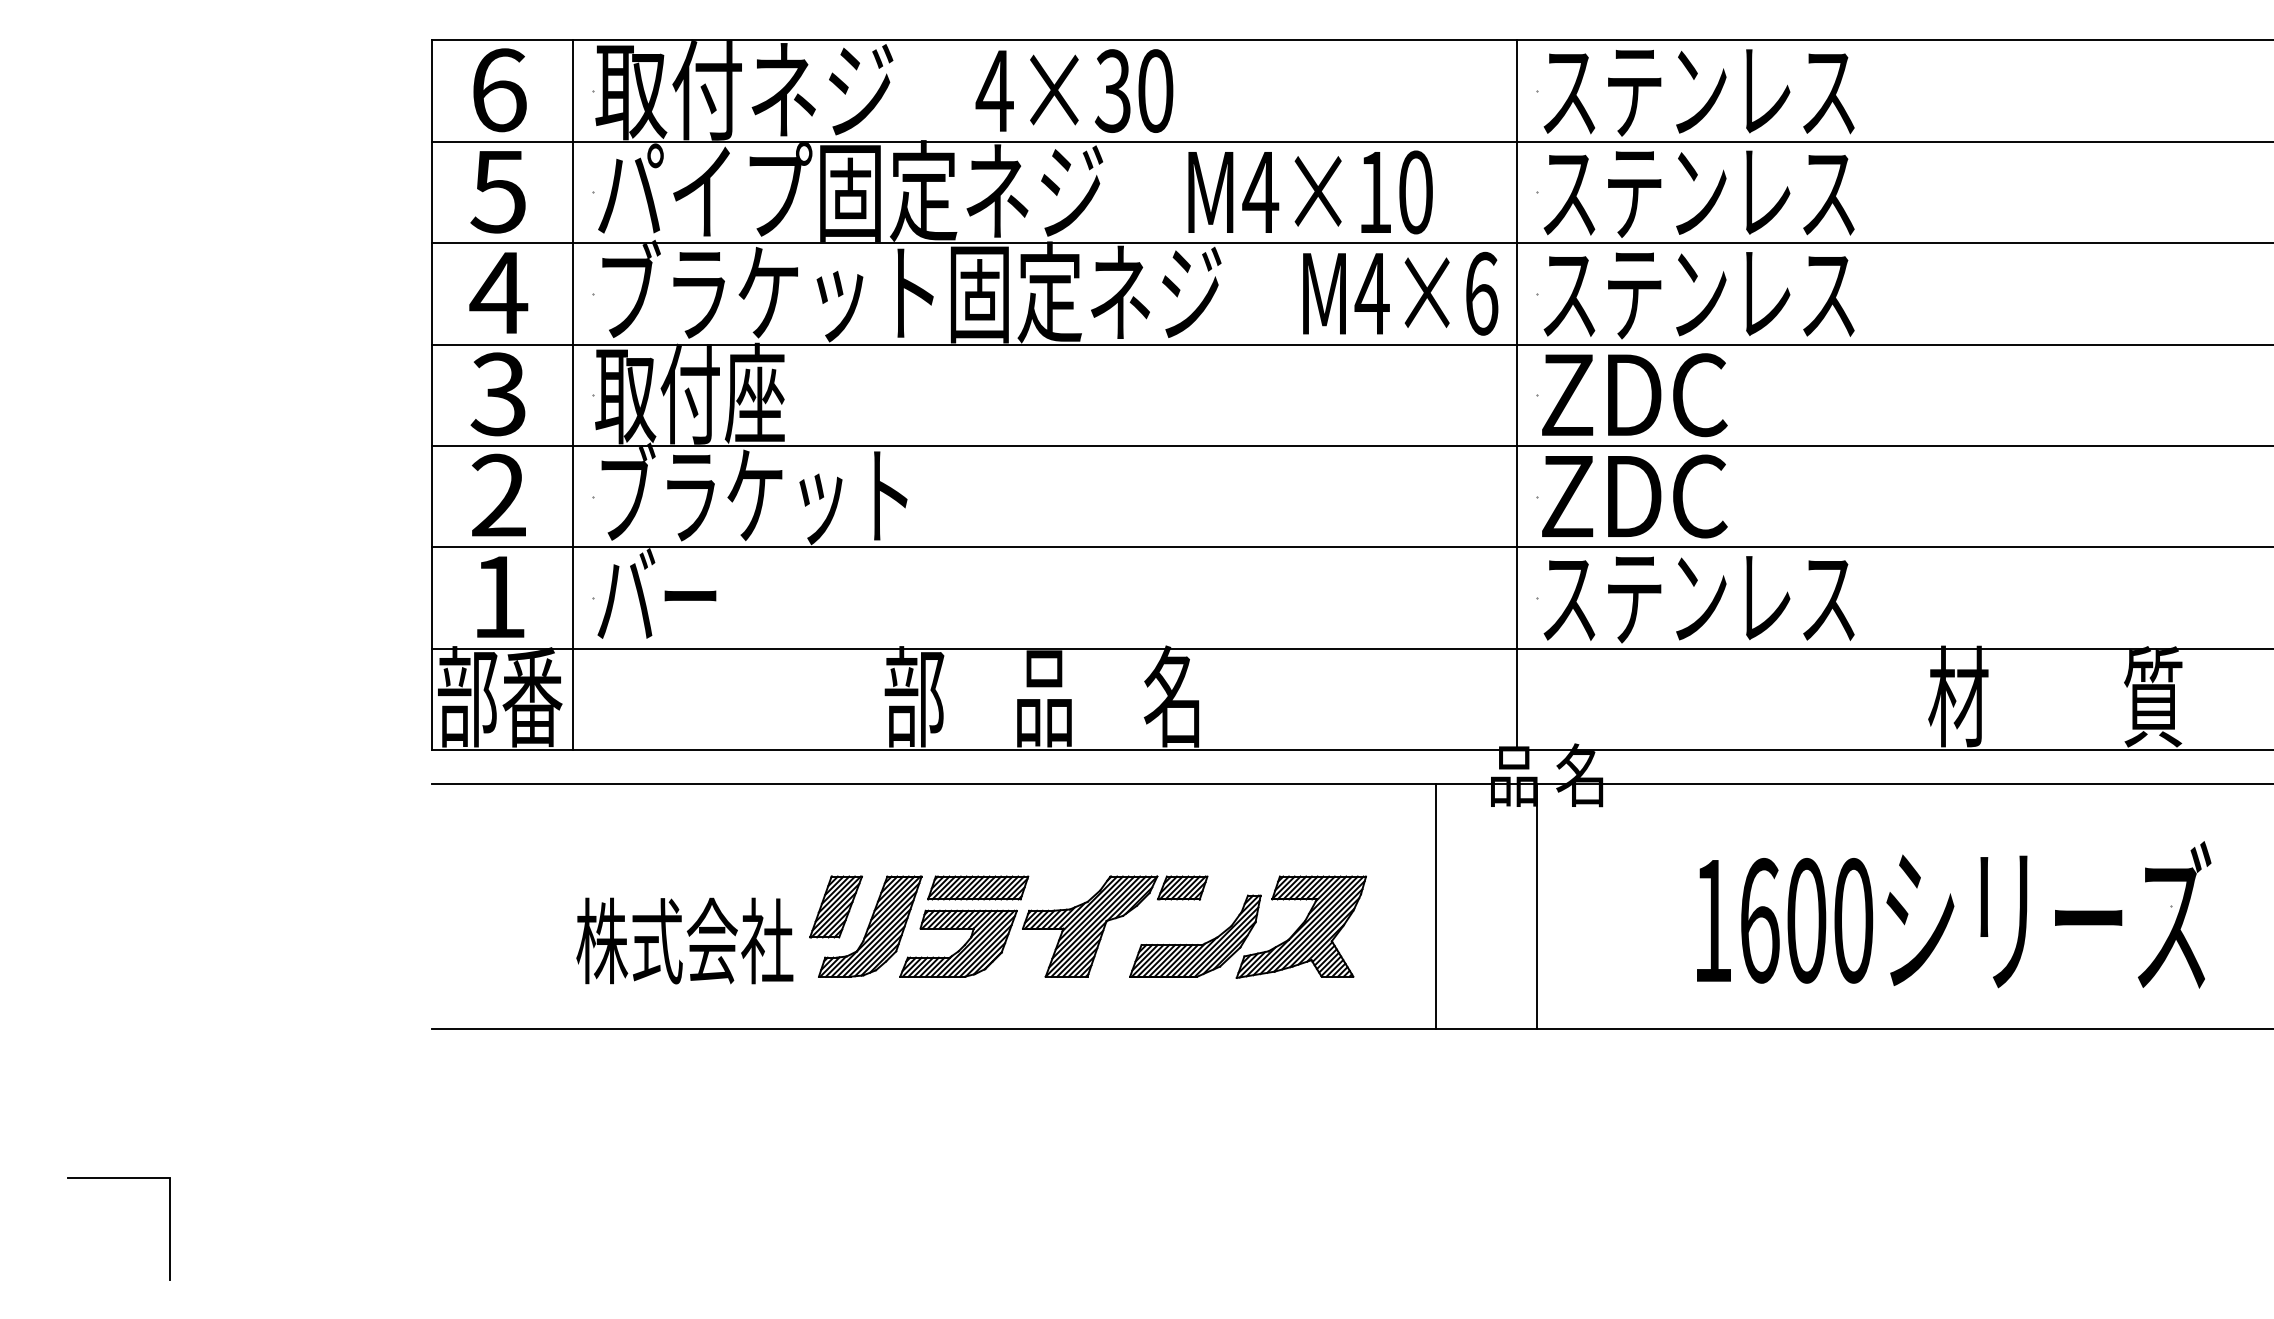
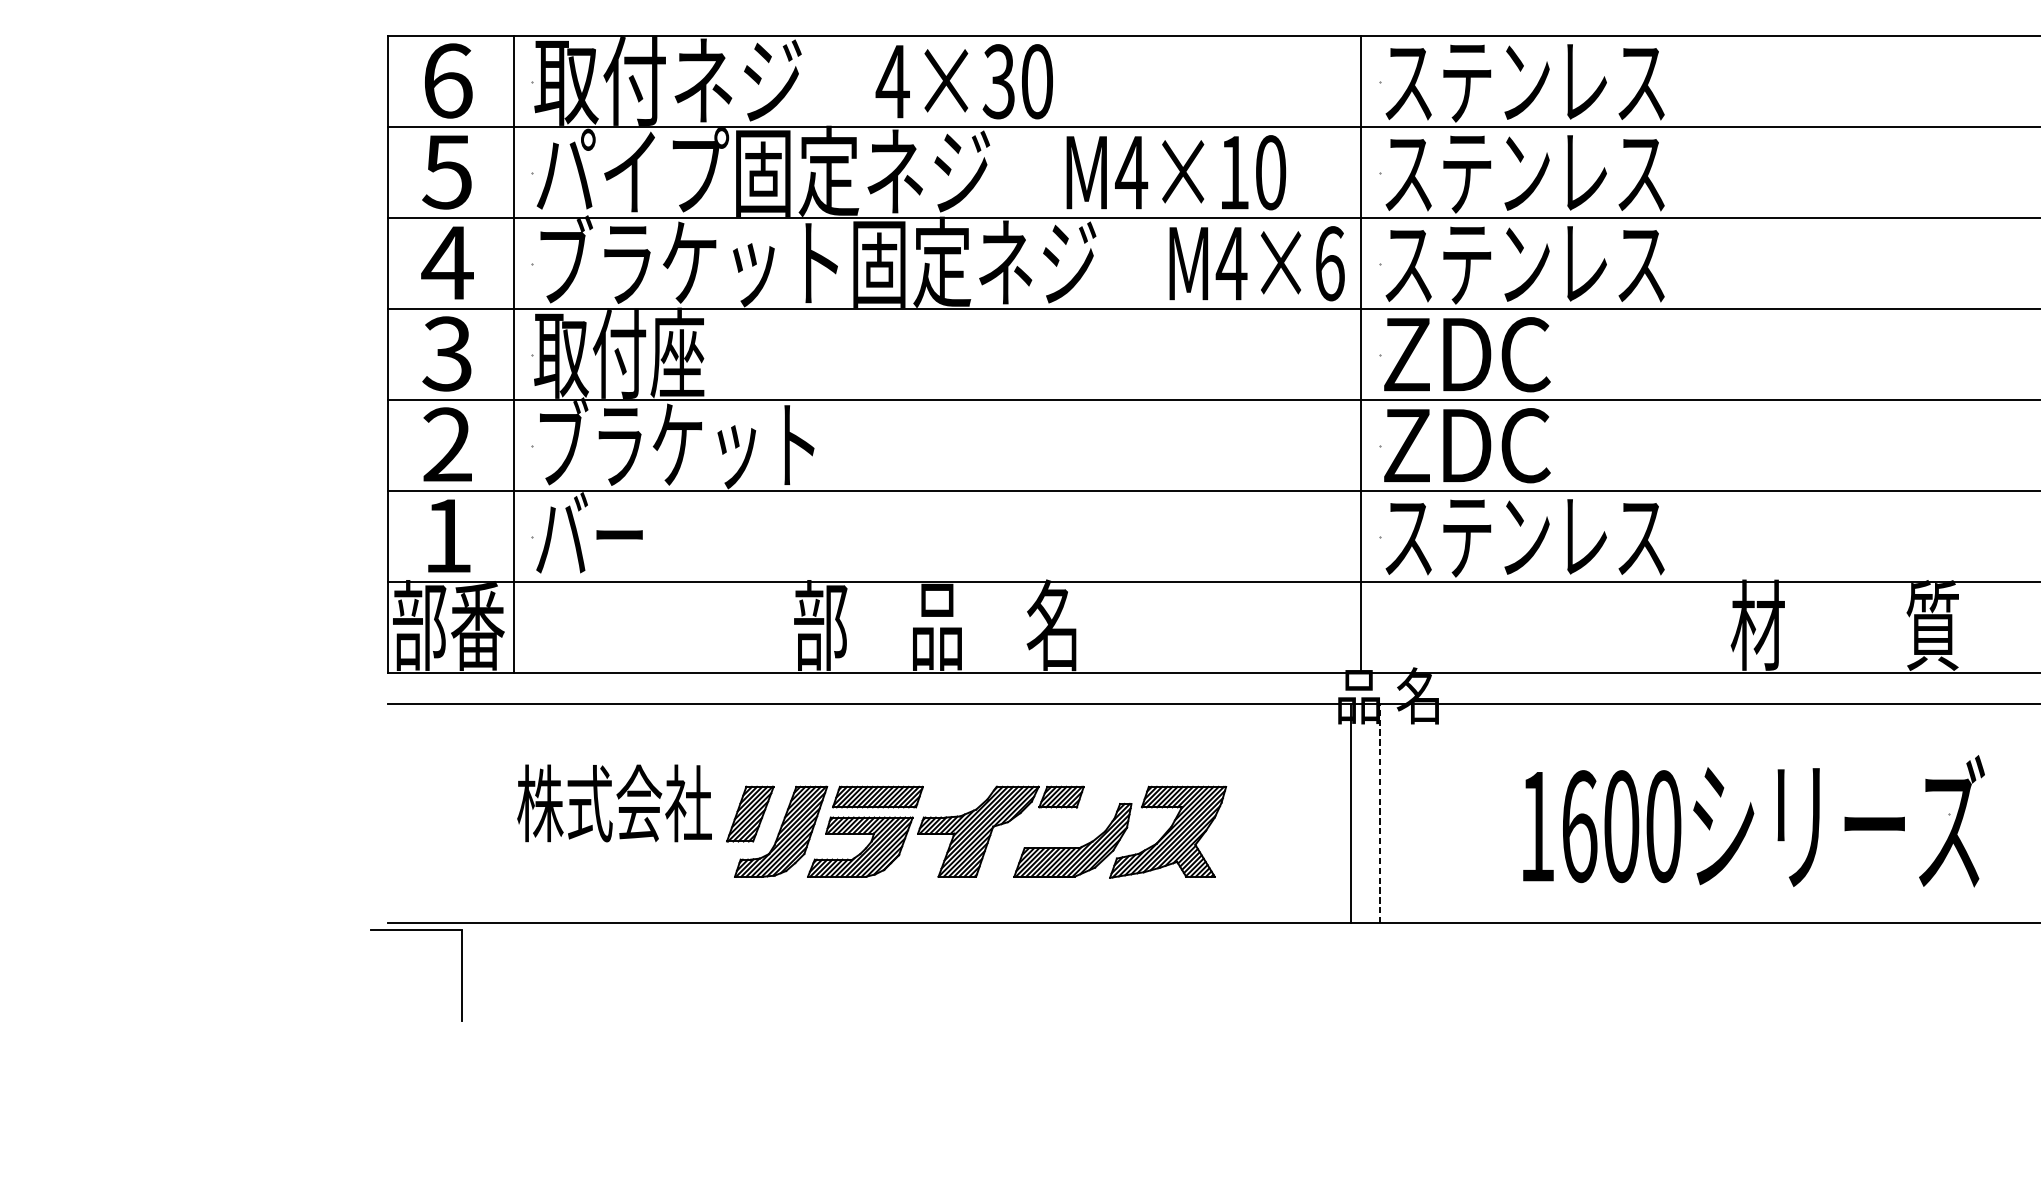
line: (1537, 905) -> (1380, 812), solid -> dashed
line: (1435, 906) -> (1351, 813), moved
text: (684, 940) -> (614, 802), moved
part: (118, 1178) -> (415, 930), moved

